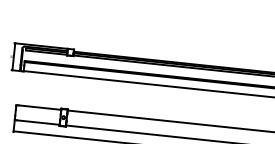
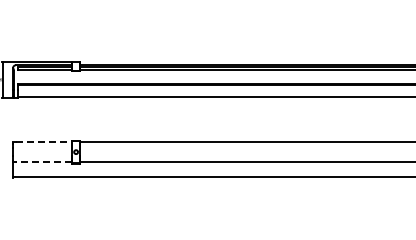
line: (39, 107) -> (43, 142), solid -> dashed
line: (38, 122) -> (43, 161), solid -> dashed

